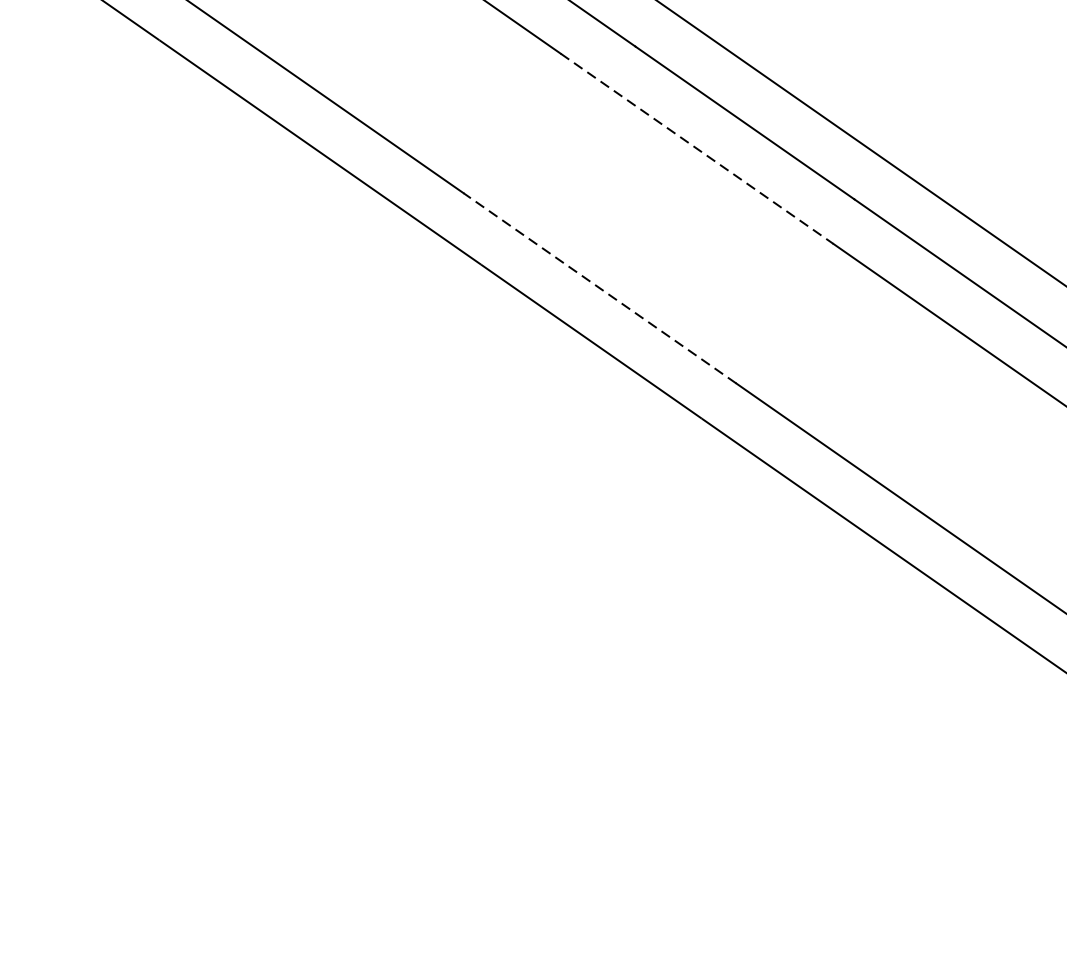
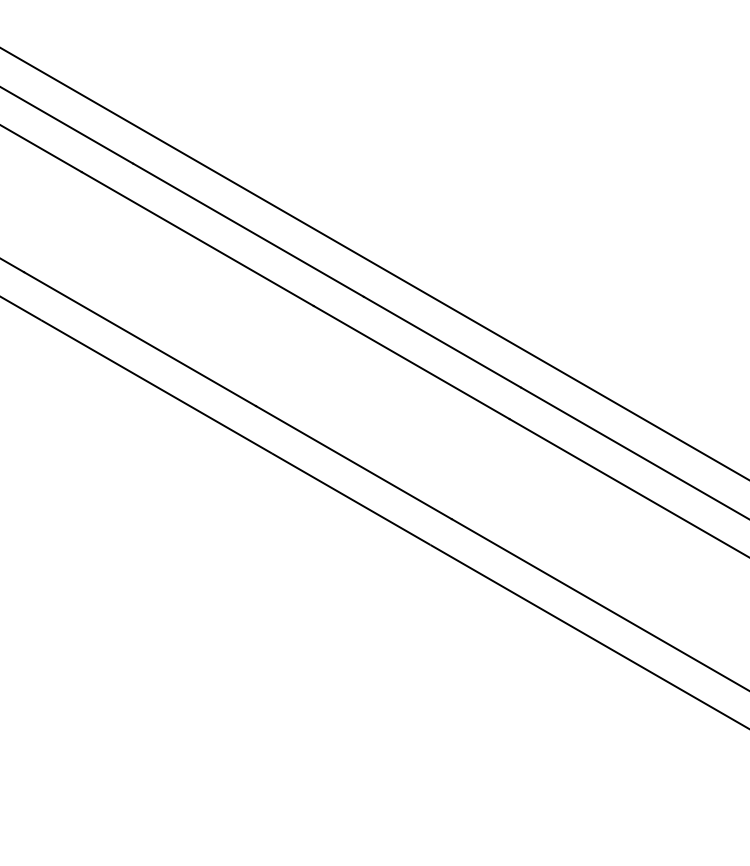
line: (698, 148) -> (412, 362), dashed -> solid
line: (599, 288) -> (353, 462), dashed -> solid

